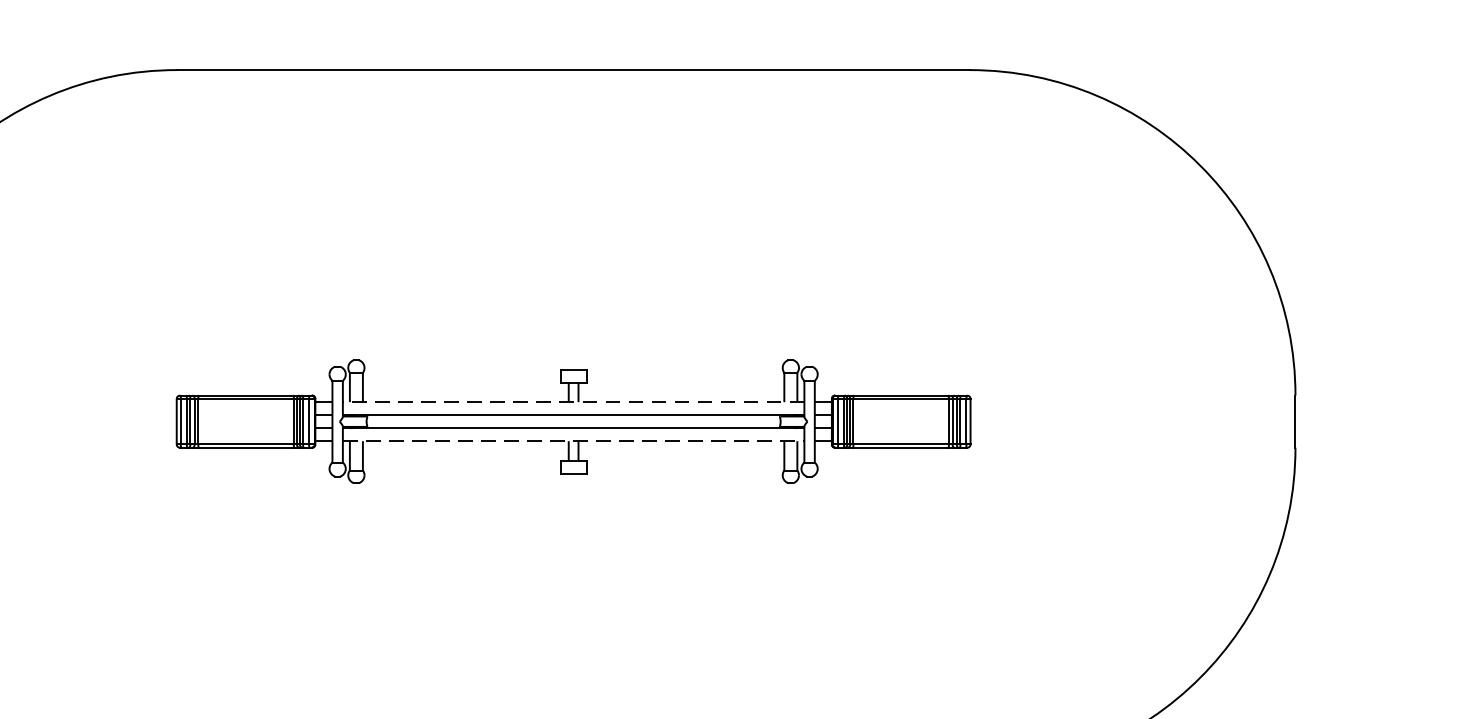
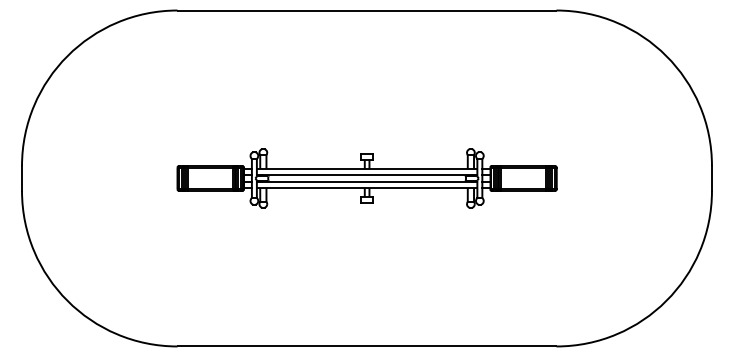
line: (572, 402) -> (366, 169), dashed -> solid
line: (574, 440) -> (367, 187), dashed -> solid

